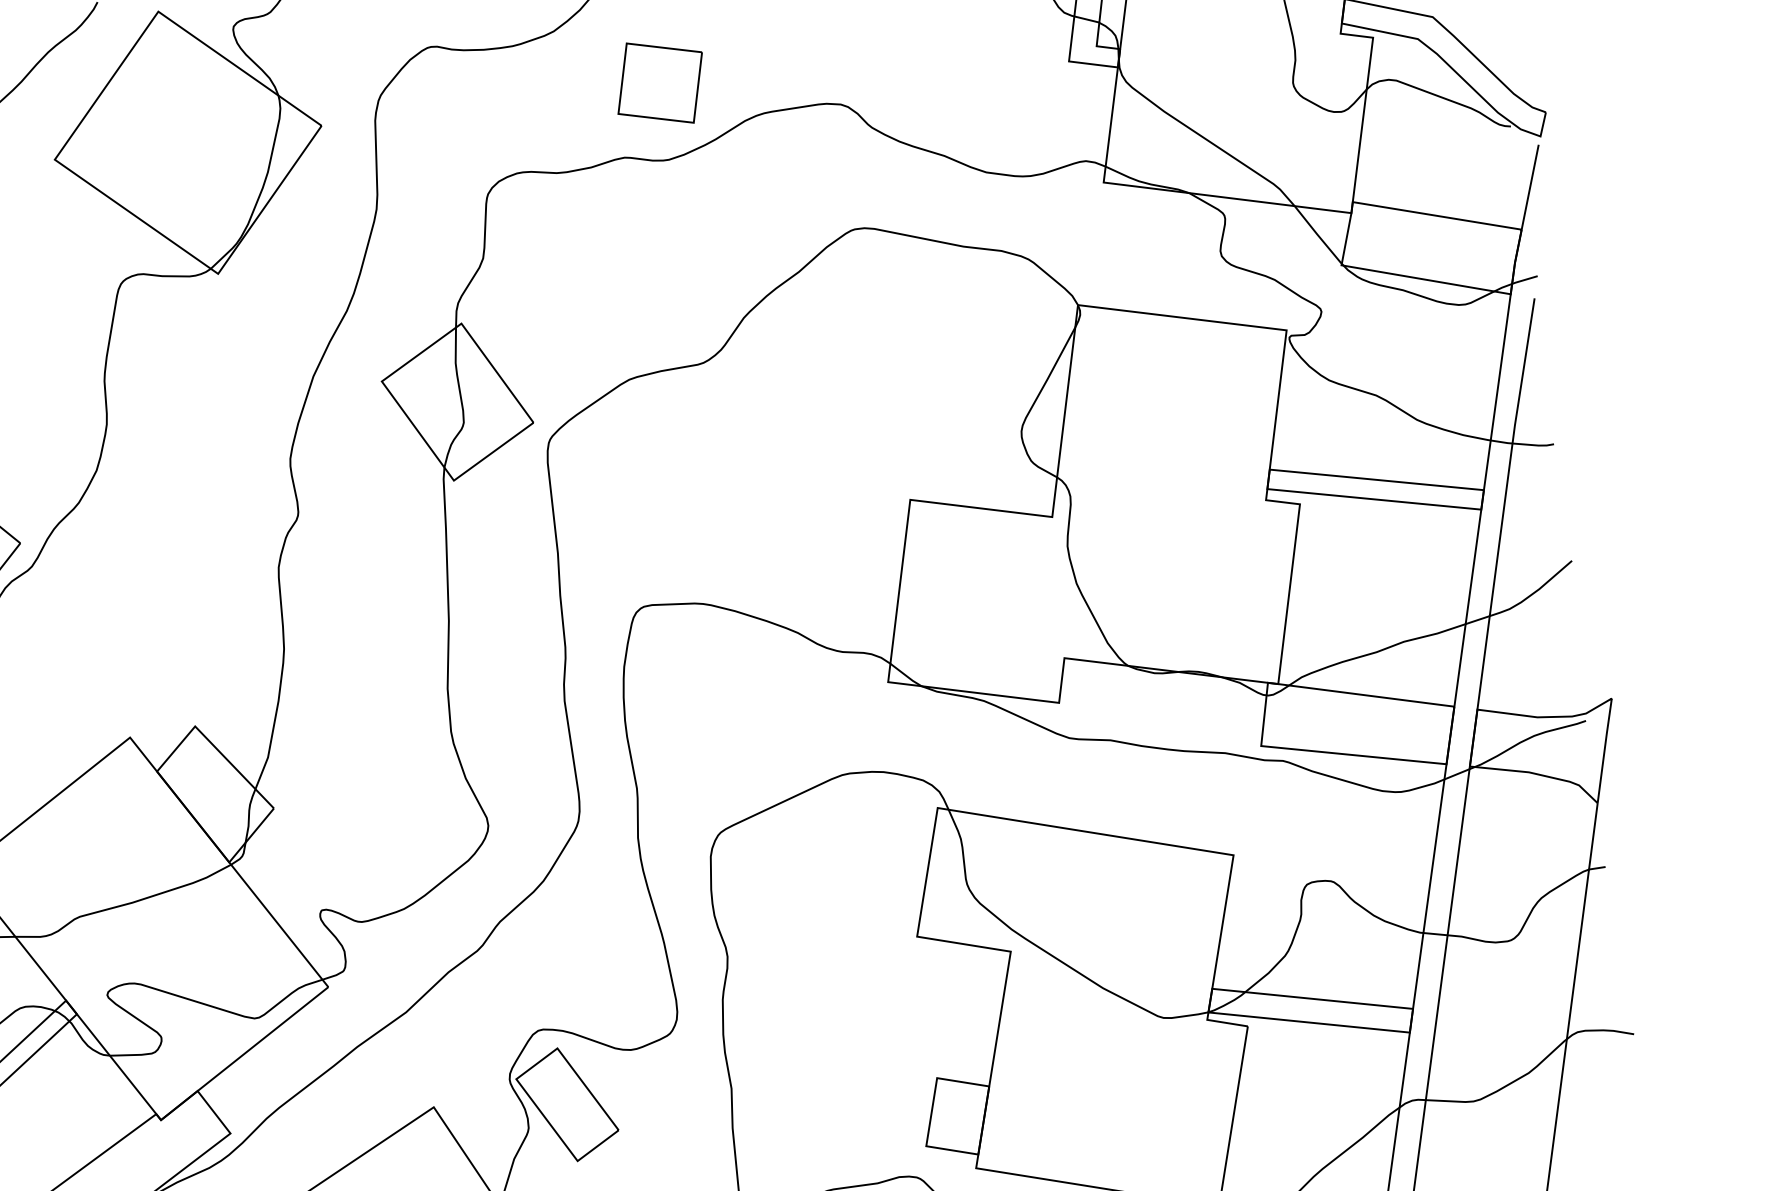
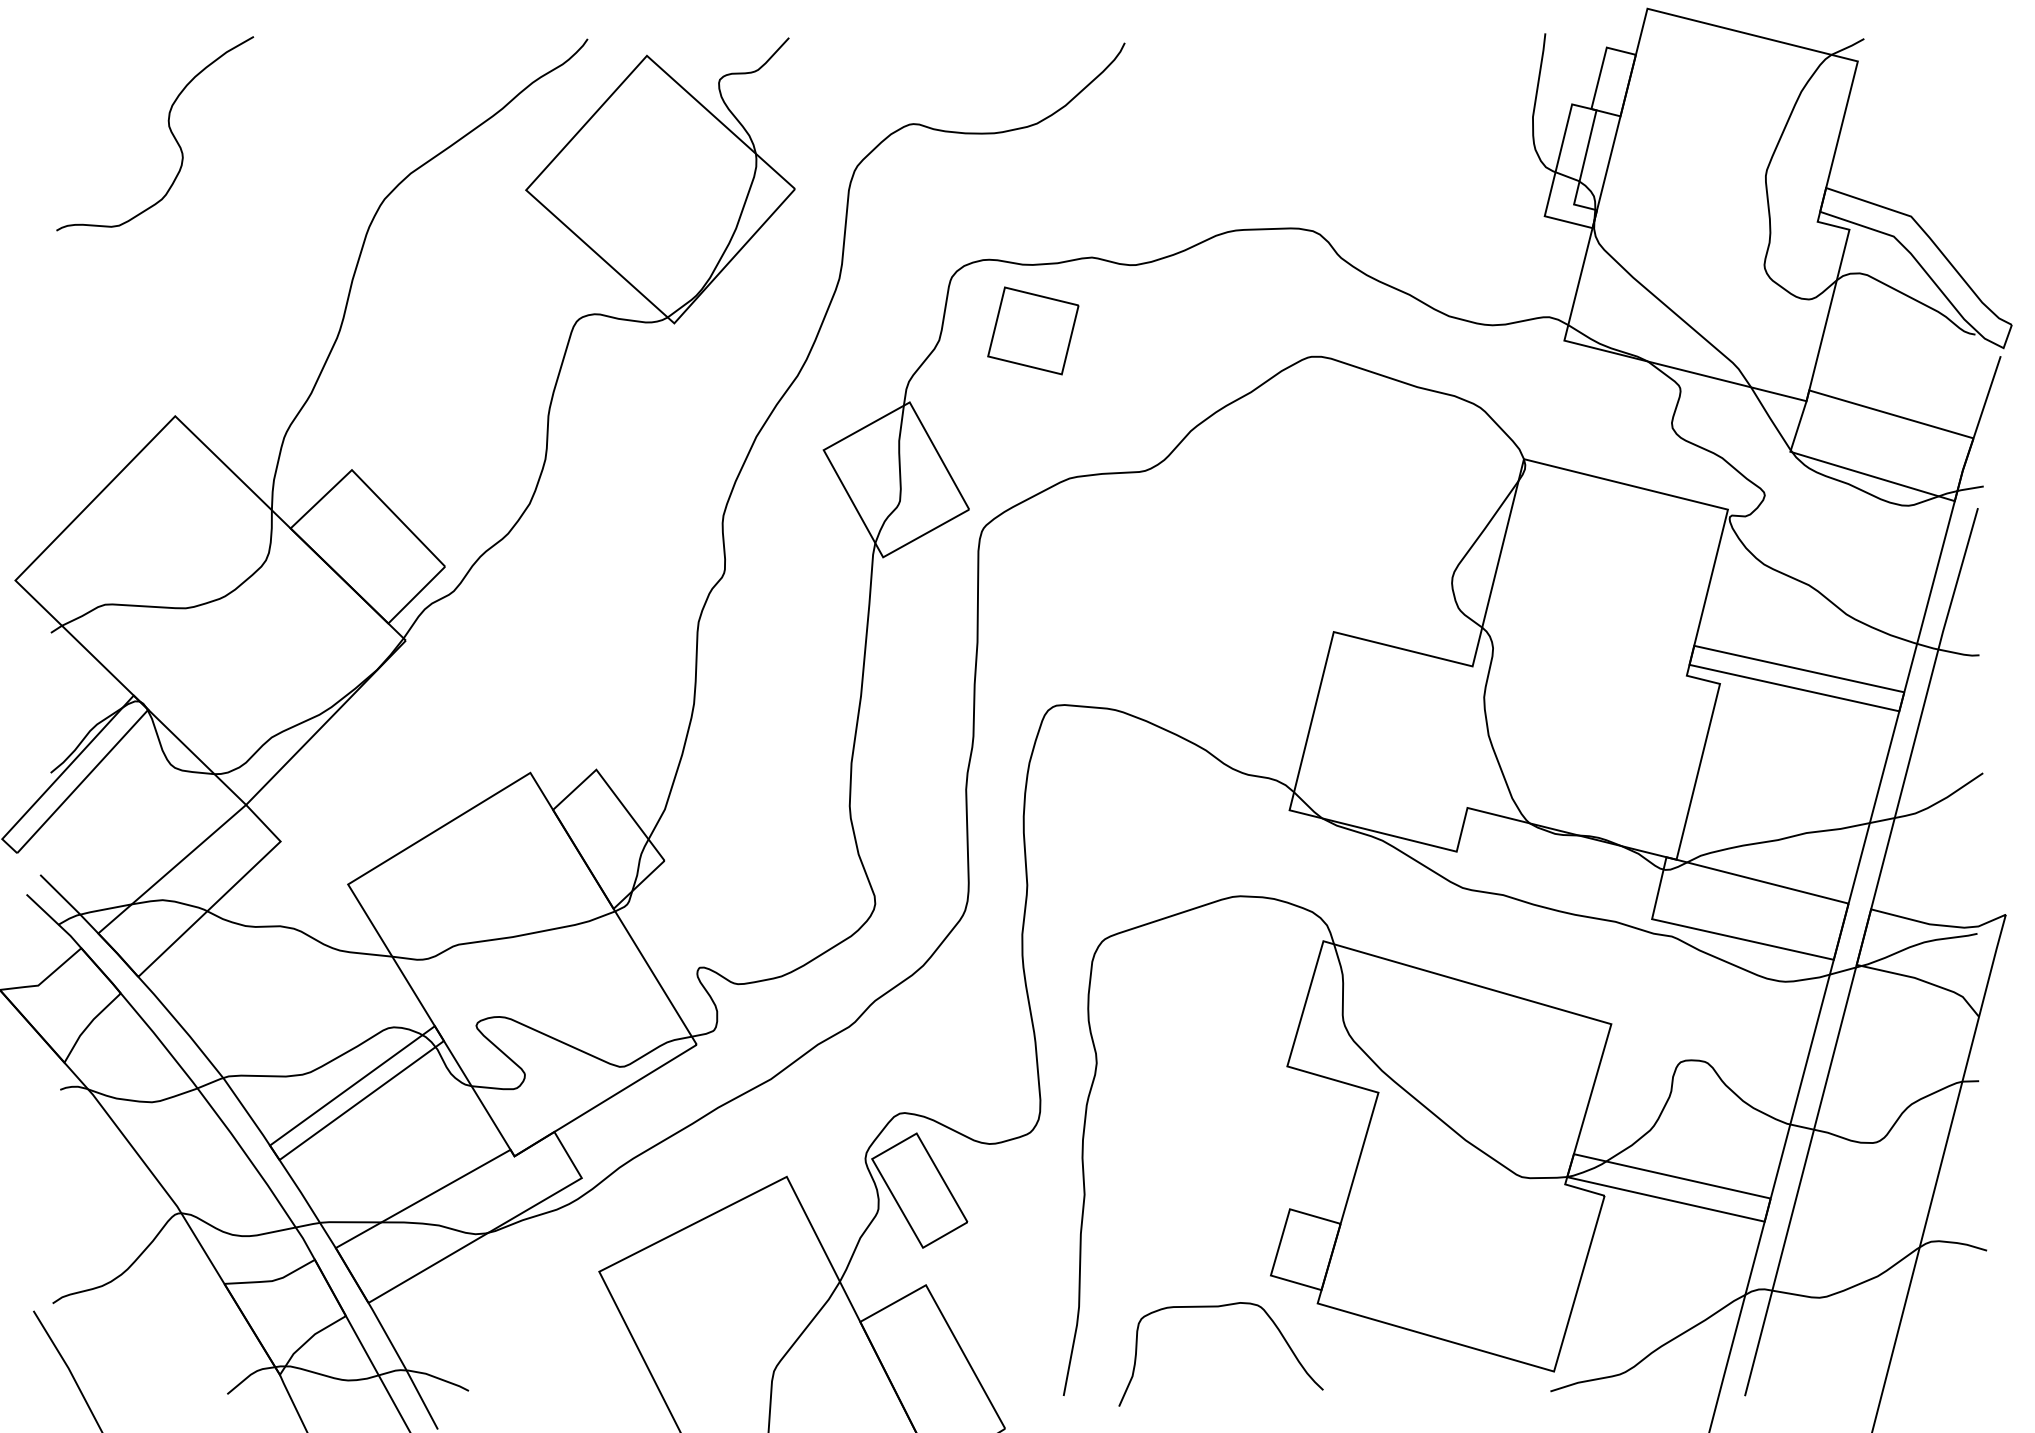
part: (660, 82) -> (1033, 330), moved

